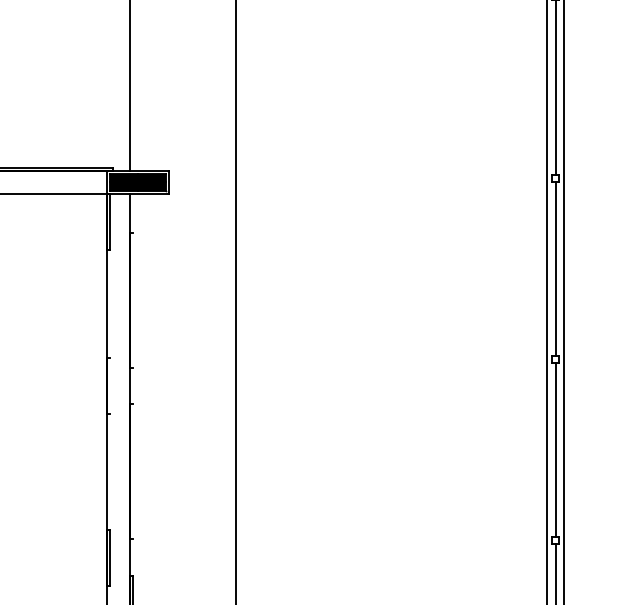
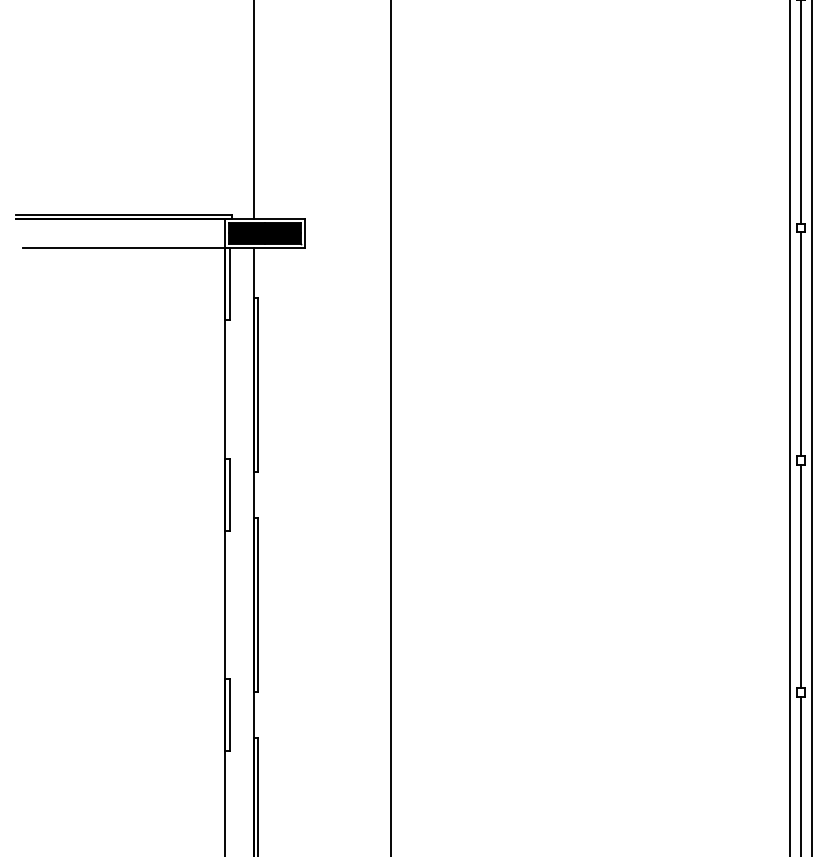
line: (133, 300) -> (258, 384), added
line: (110, 385) -> (229, 494), added
line: (133, 471) -> (258, 604), added

